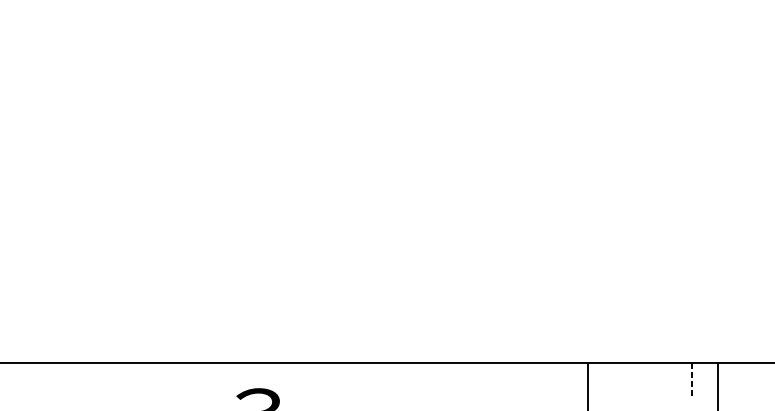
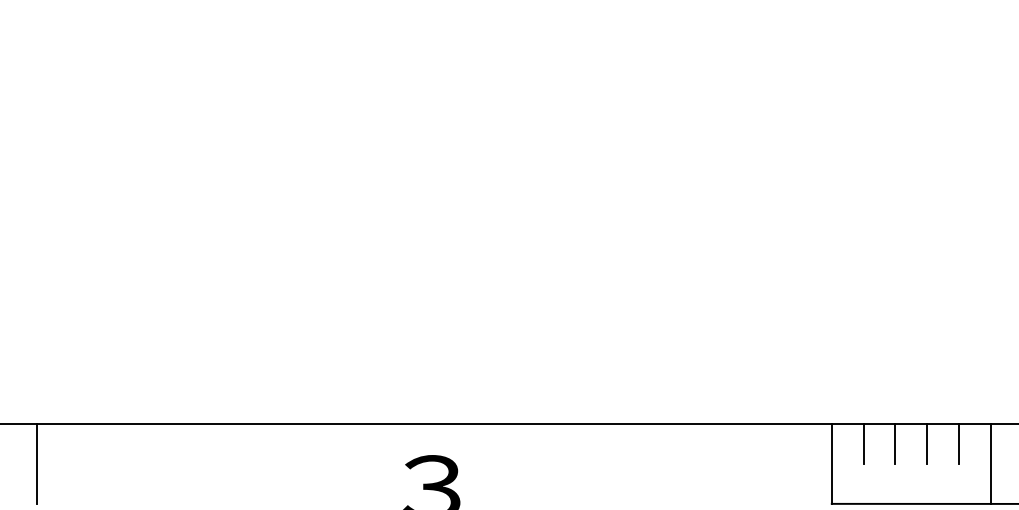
line: (613, 379) -> (863, 444), added
line: (639, 379) -> (895, 444), added
line: (666, 379) -> (927, 444), added
line: (691, 379) -> (958, 444), dashed -> solid

